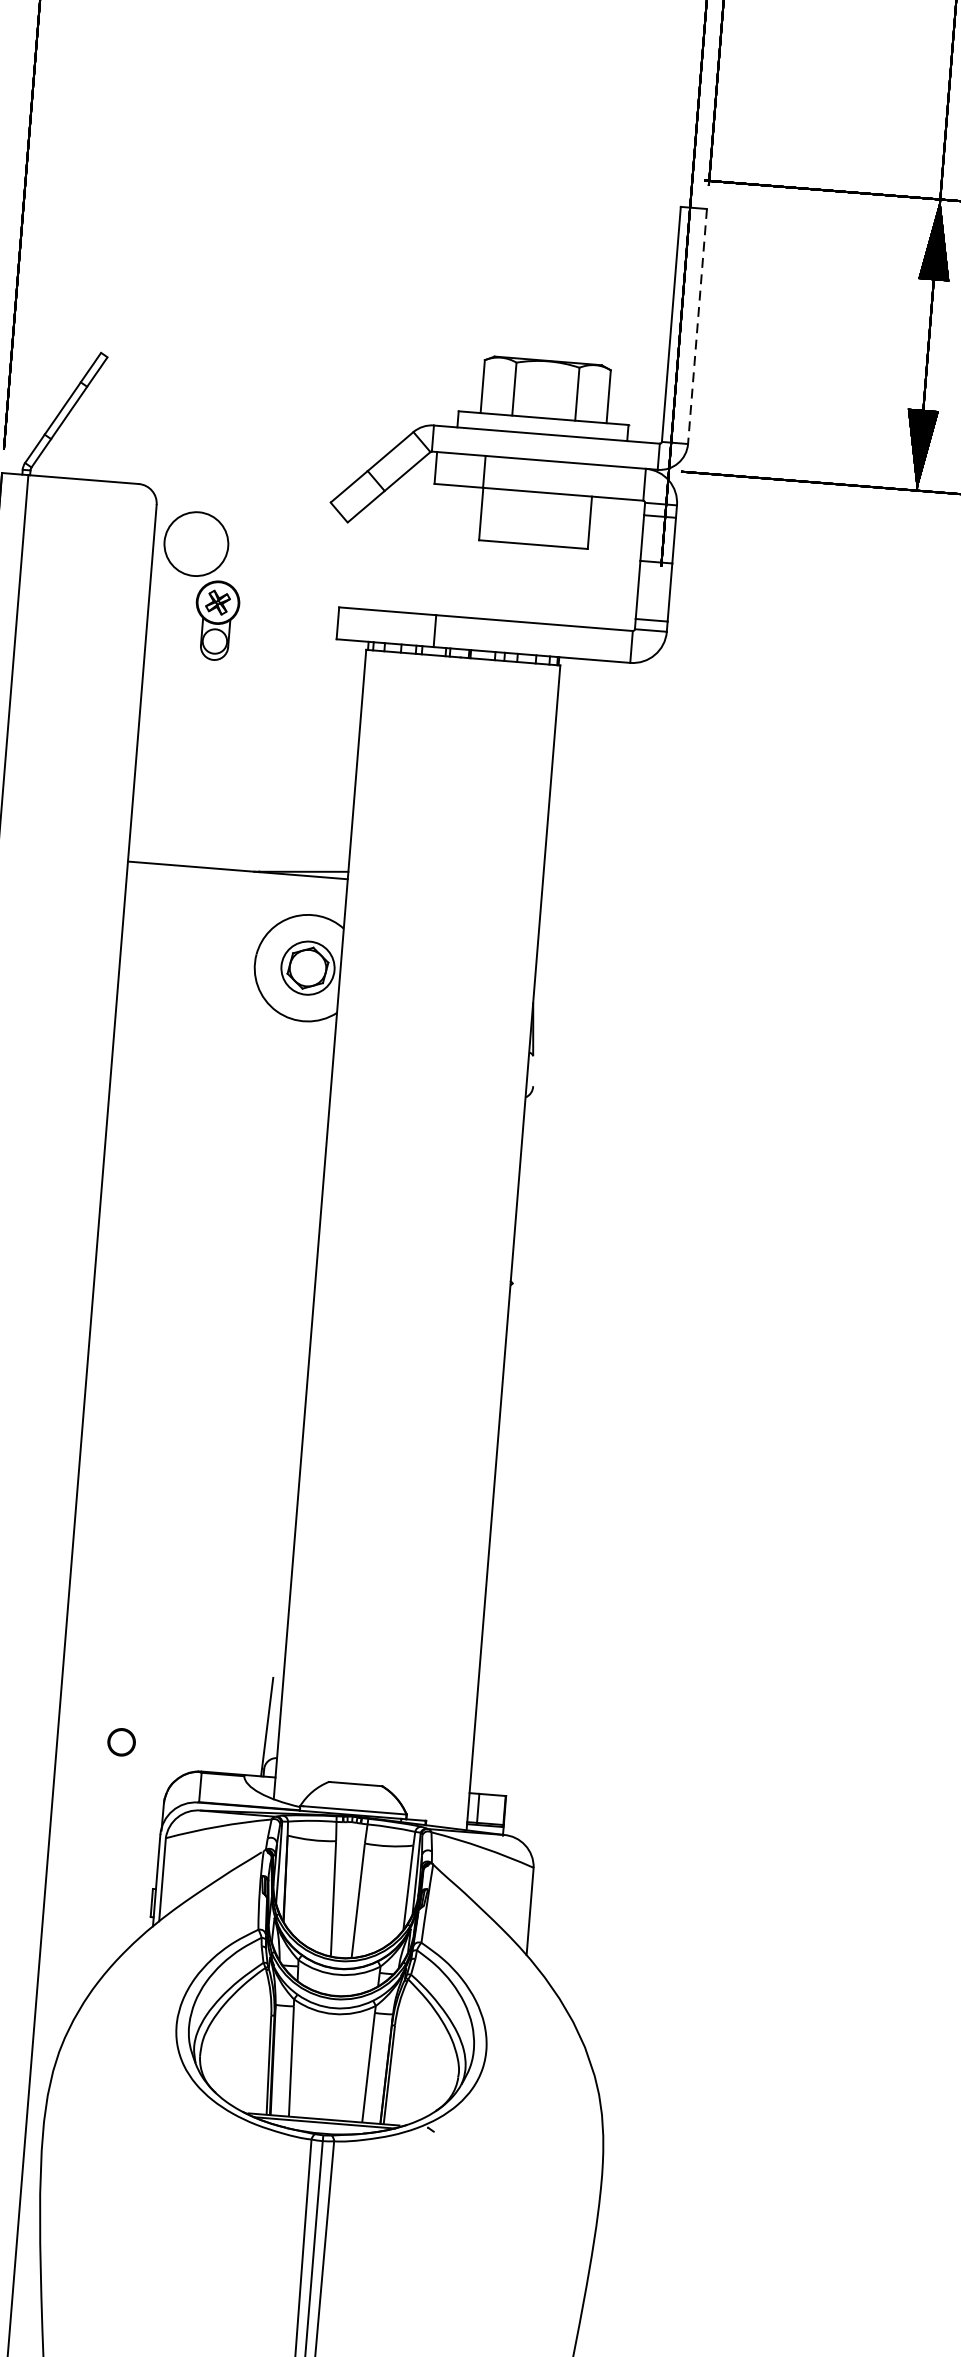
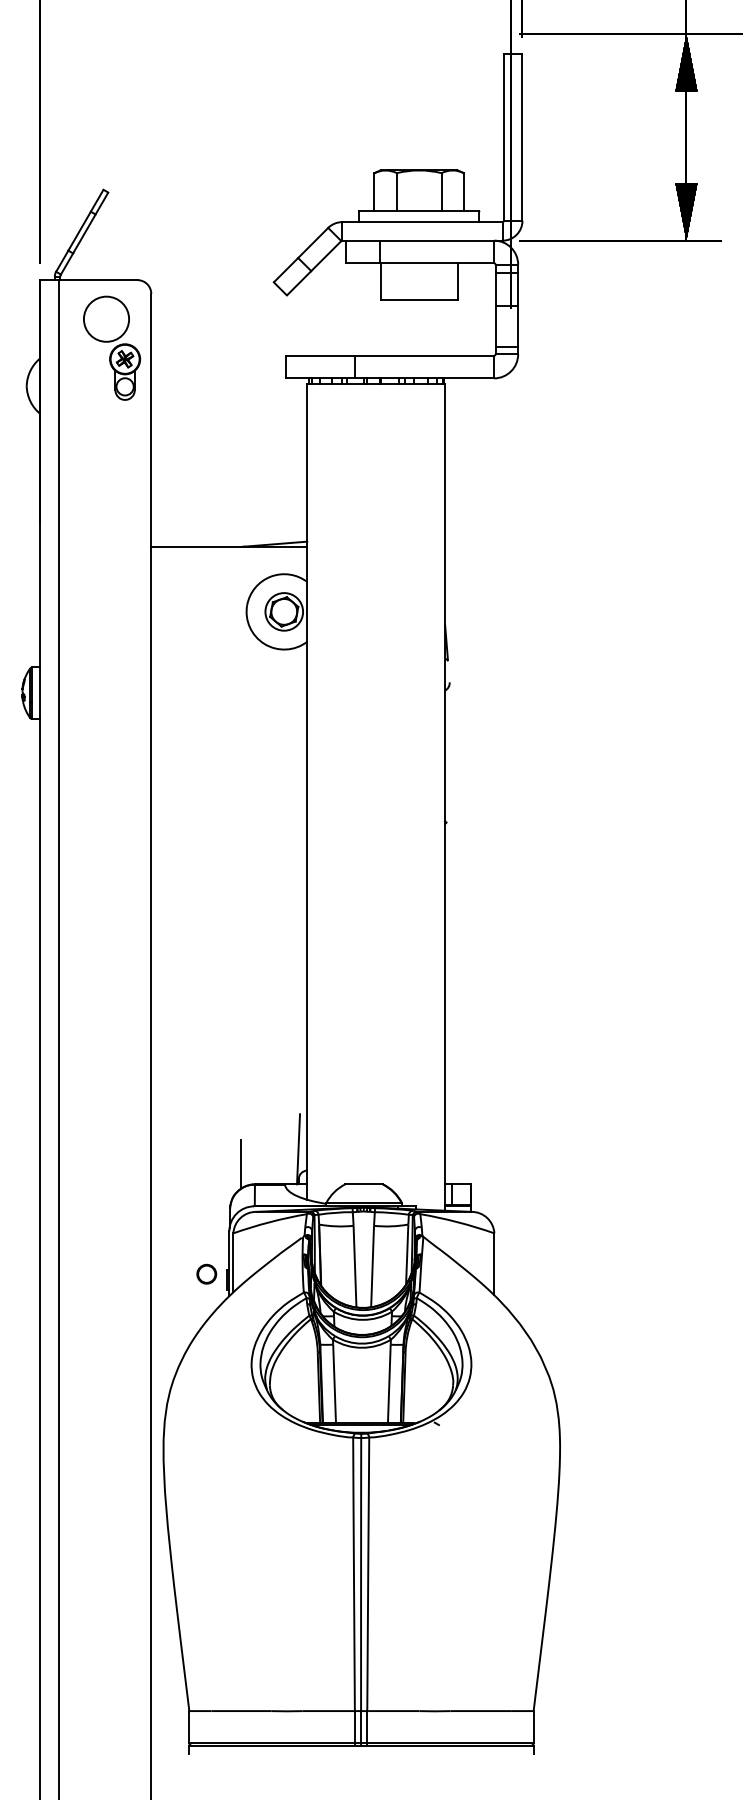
line: (697, 326) -> (522, 137), dashed -> solid
part: (201, 584) -> (112, 347), moved
part: (121, 1741) -> (206, 1273), moved
line: (185, 1742) -> (241, 1164), added

